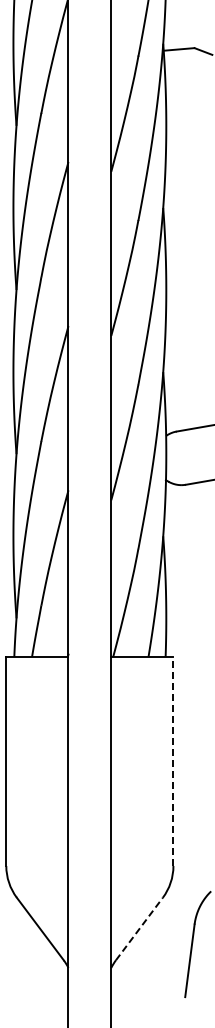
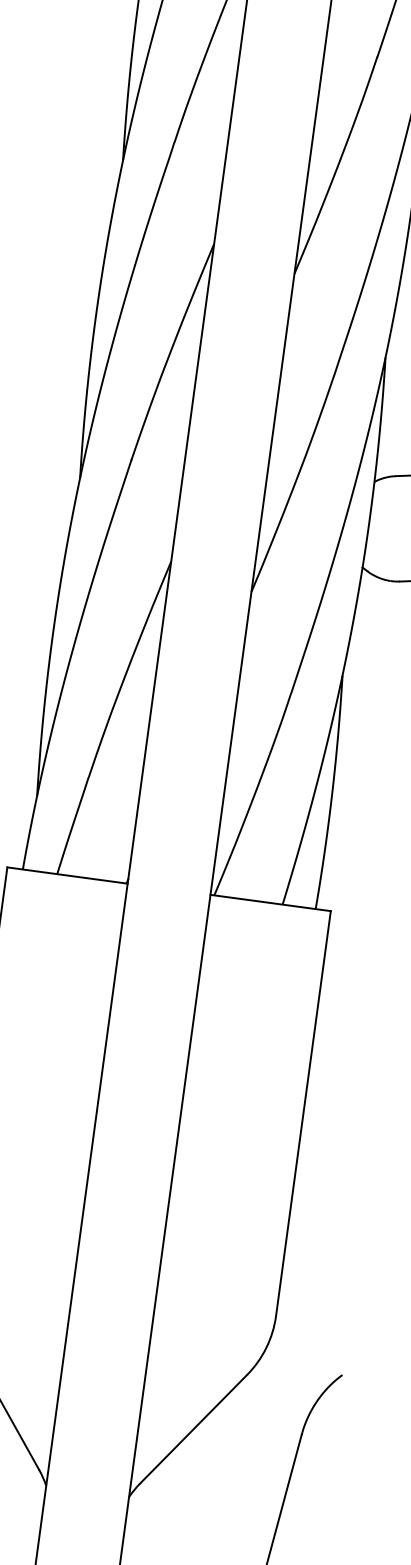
line: (173, 761) -> (303, 1113), dashed -> solid
line: (139, 928) -> (194, 1428), dashed -> solid

